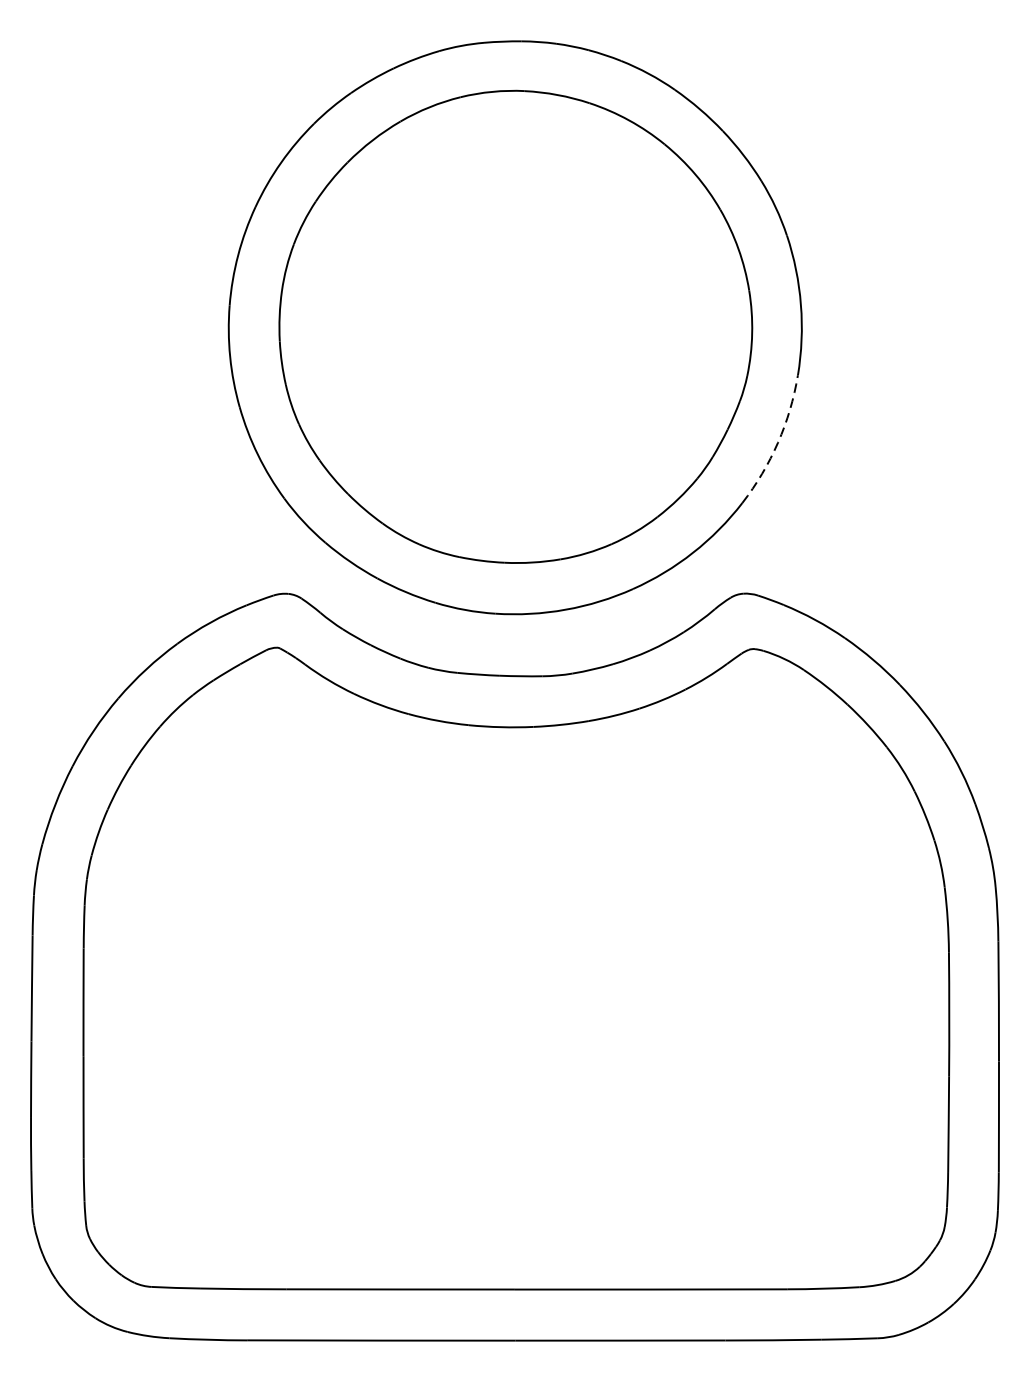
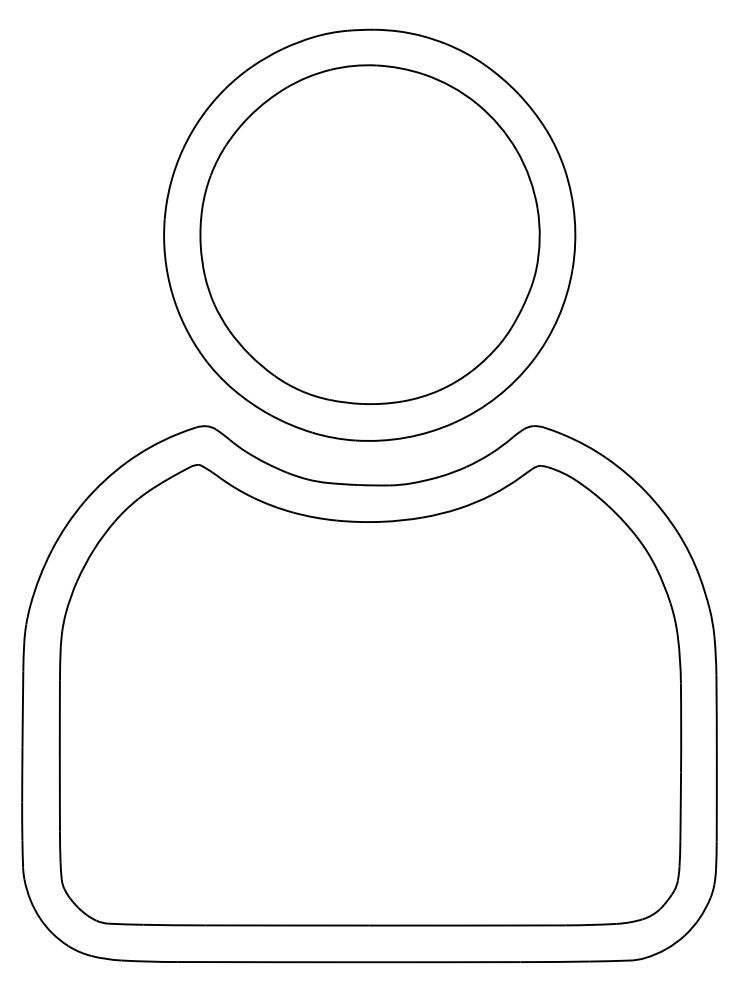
arc: (778, 442) -> (558, 317), dashed -> solid

